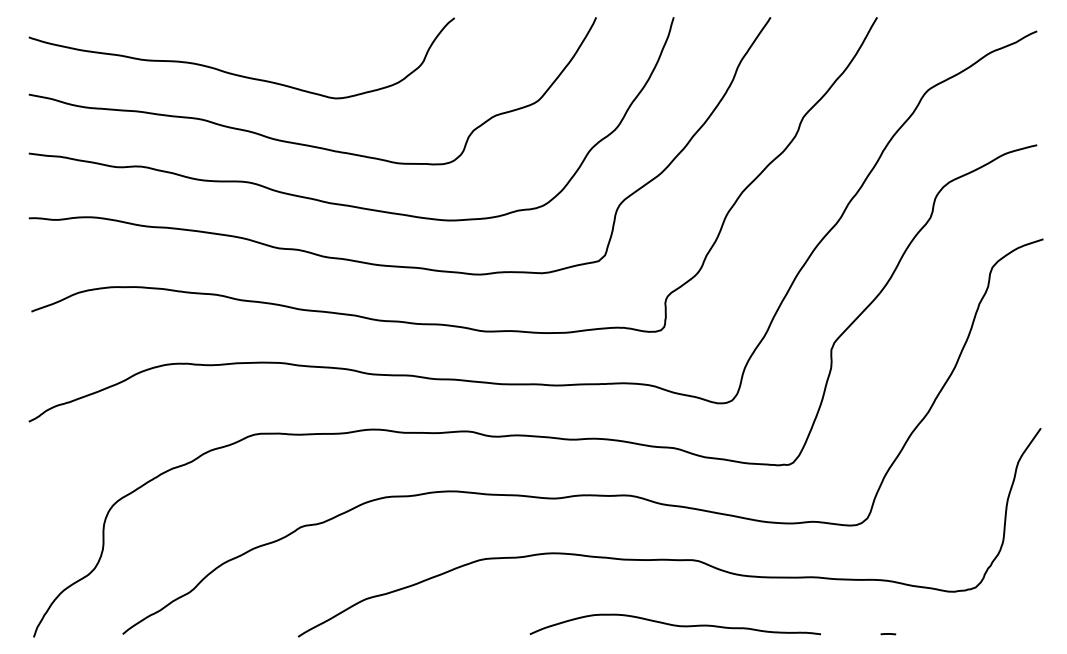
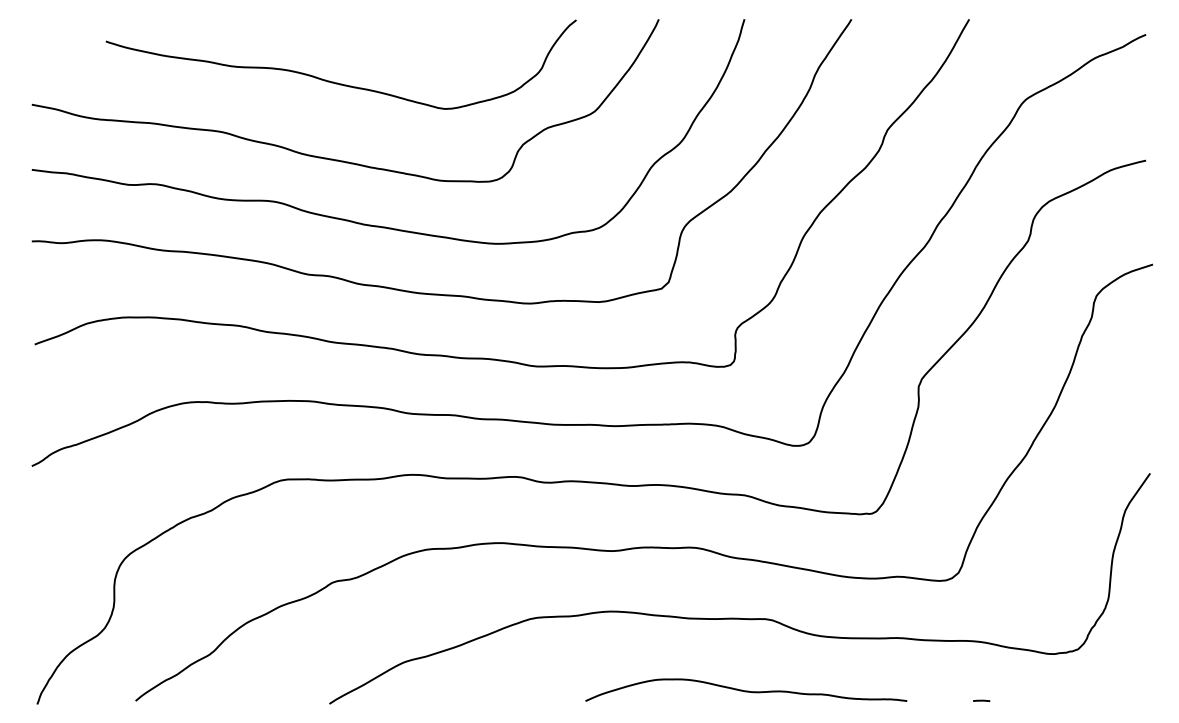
curve: (239, 74) -> (338, 82), moved

